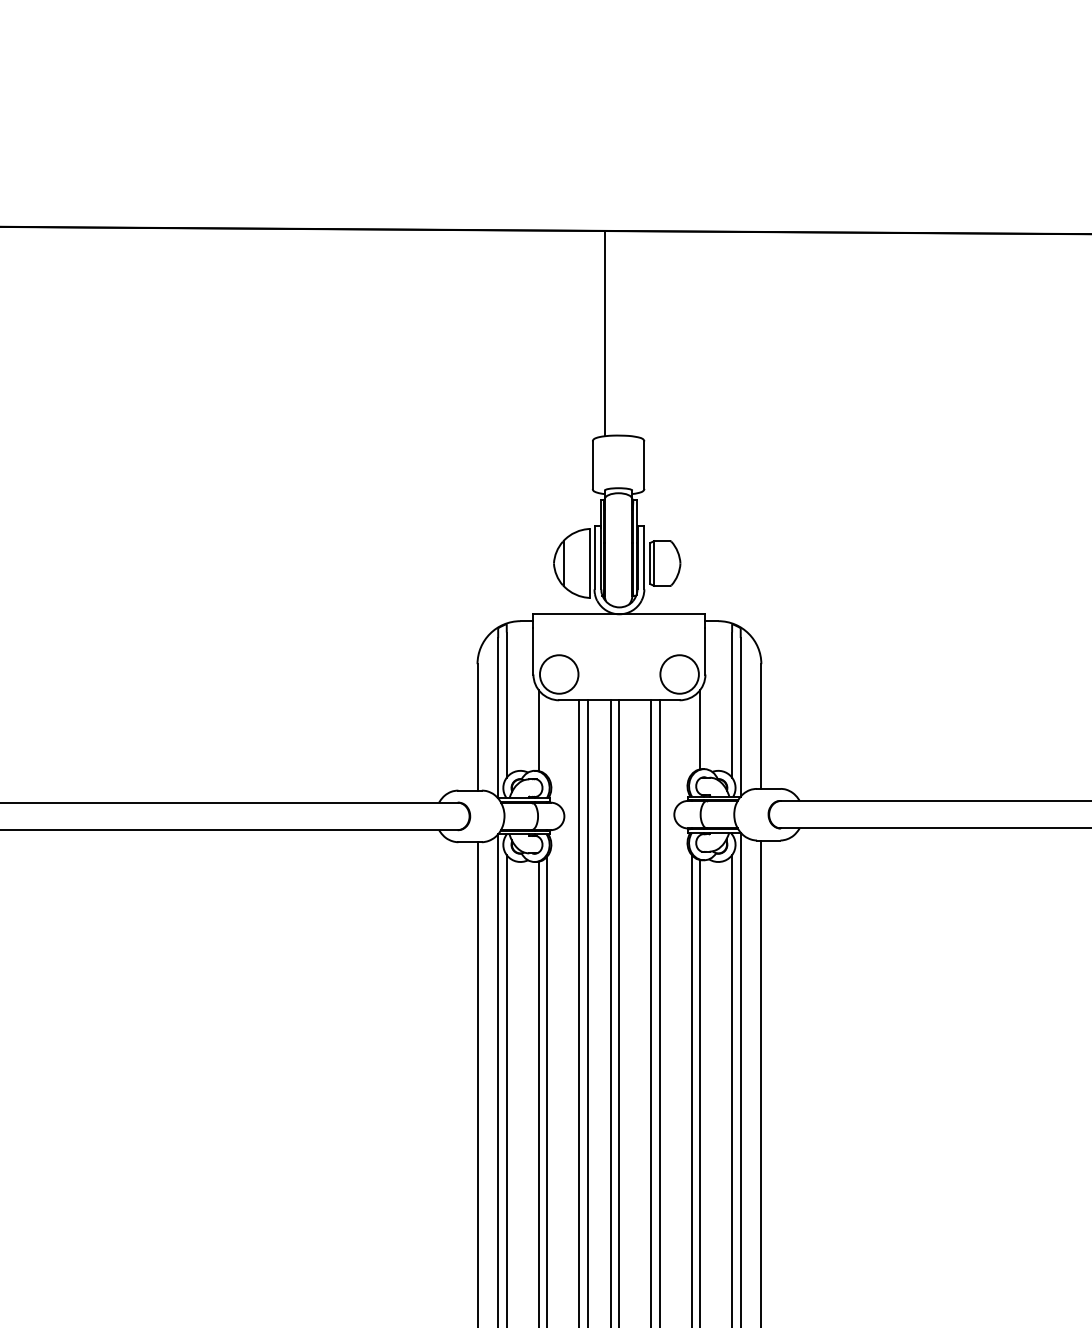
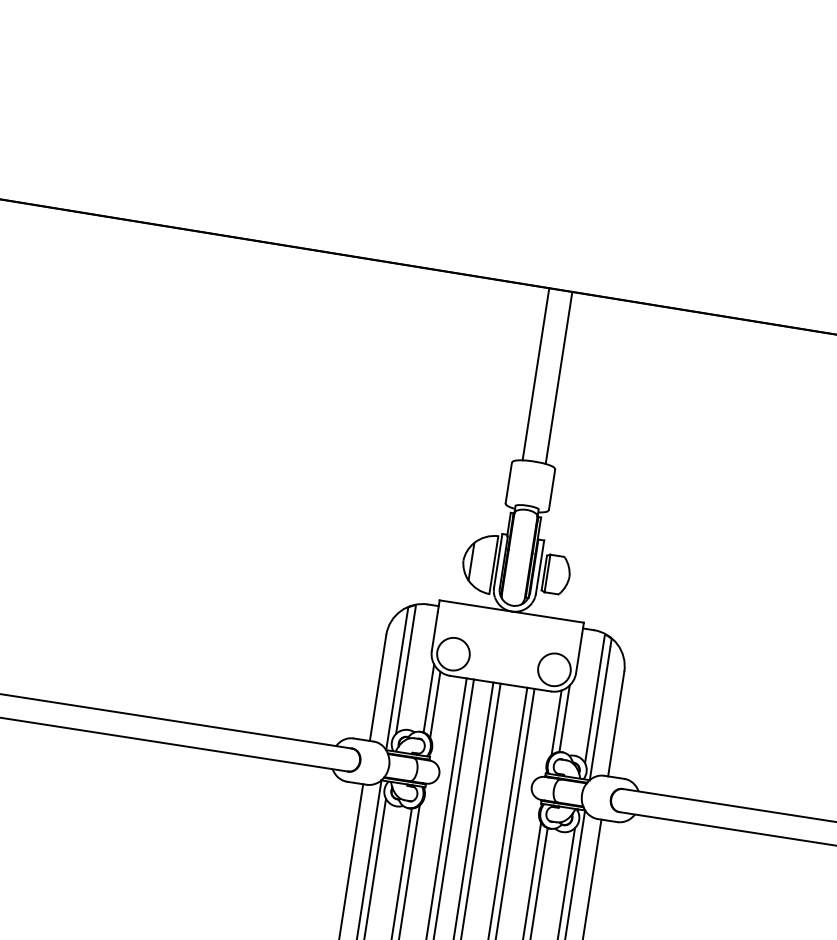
line: (632, 333) -> (559, 377), added
line: (691, 735) -> (556, 722), added
line: (547, 736) -> (435, 704), added

